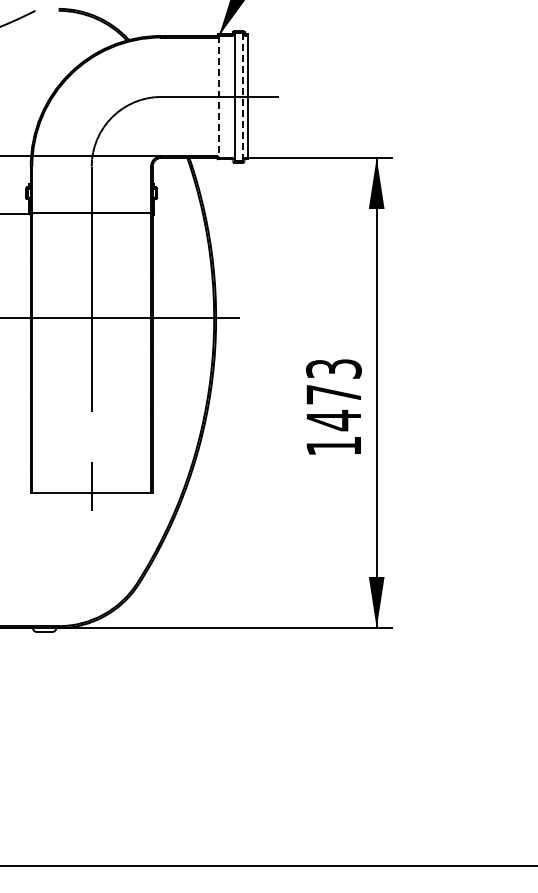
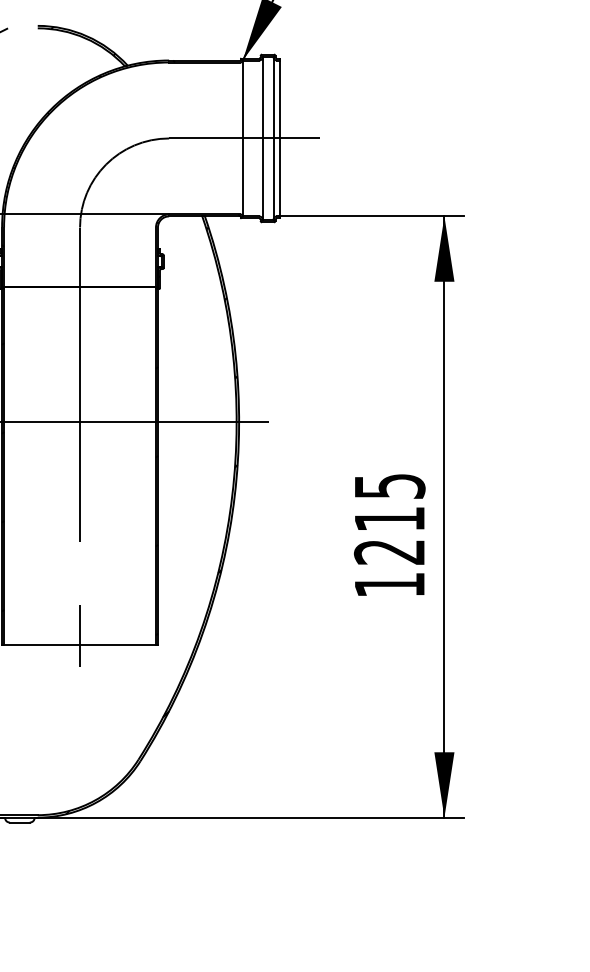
line: (219, 96) -> (243, 137), dashed -> solid
line: (243, 96) -> (274, 137), dashed -> solid
text: (333, 395) -> (389, 520), 1473 -> 1215

